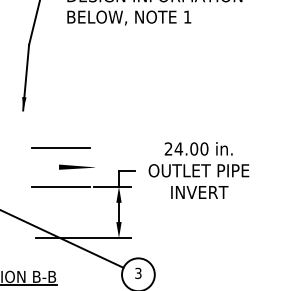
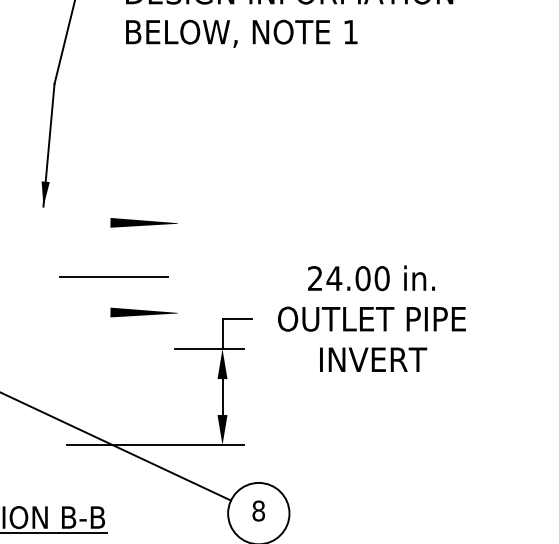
part: (76, 118) -> (143, 221), added
line: (60, 186) -> (113, 348), removed
text: (138, 272) -> (258, 509), 3 -> 8

